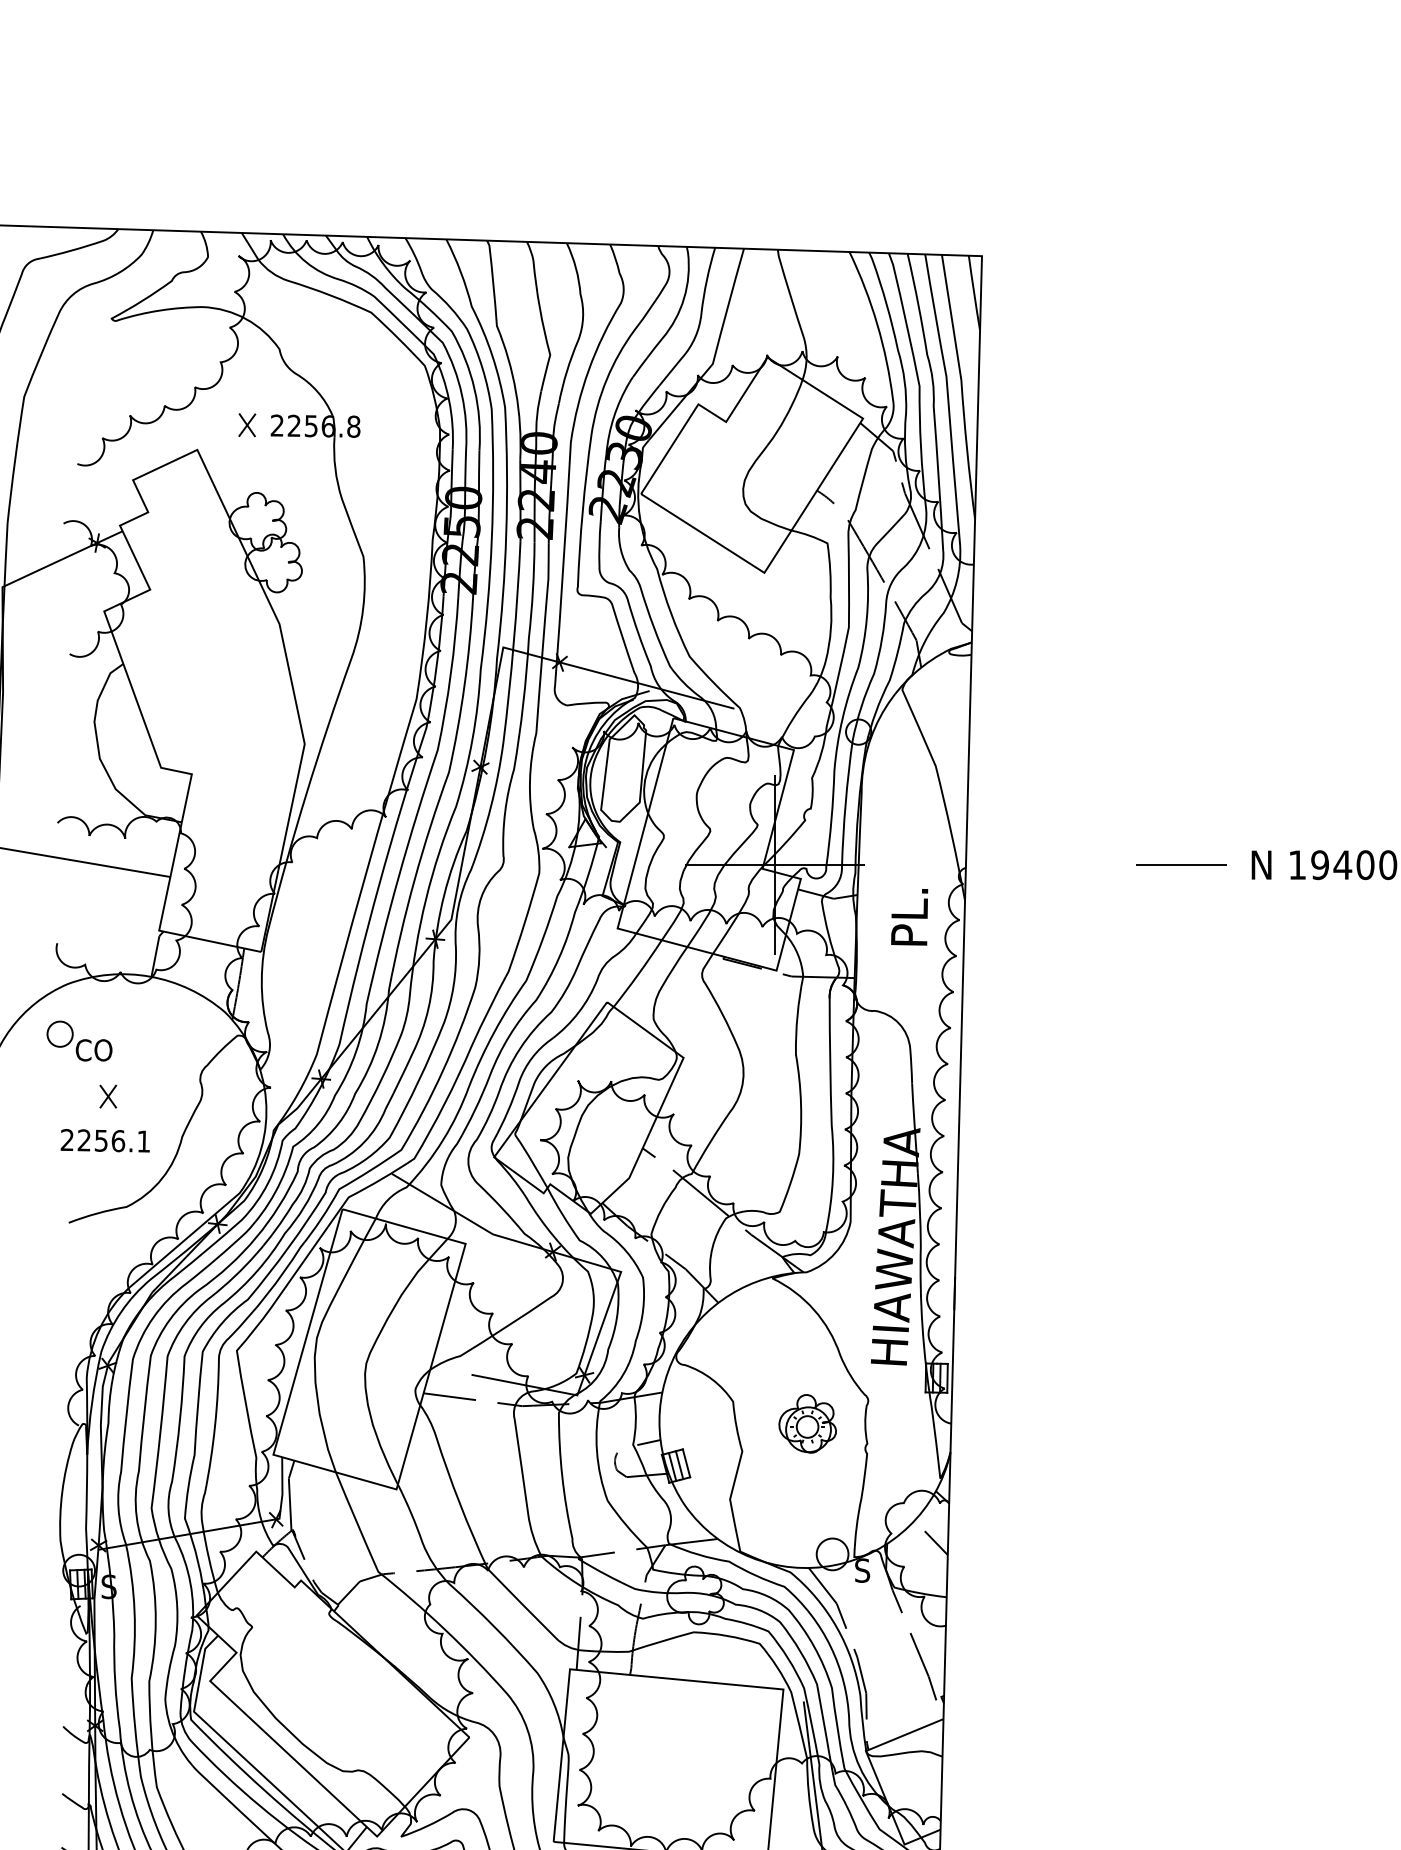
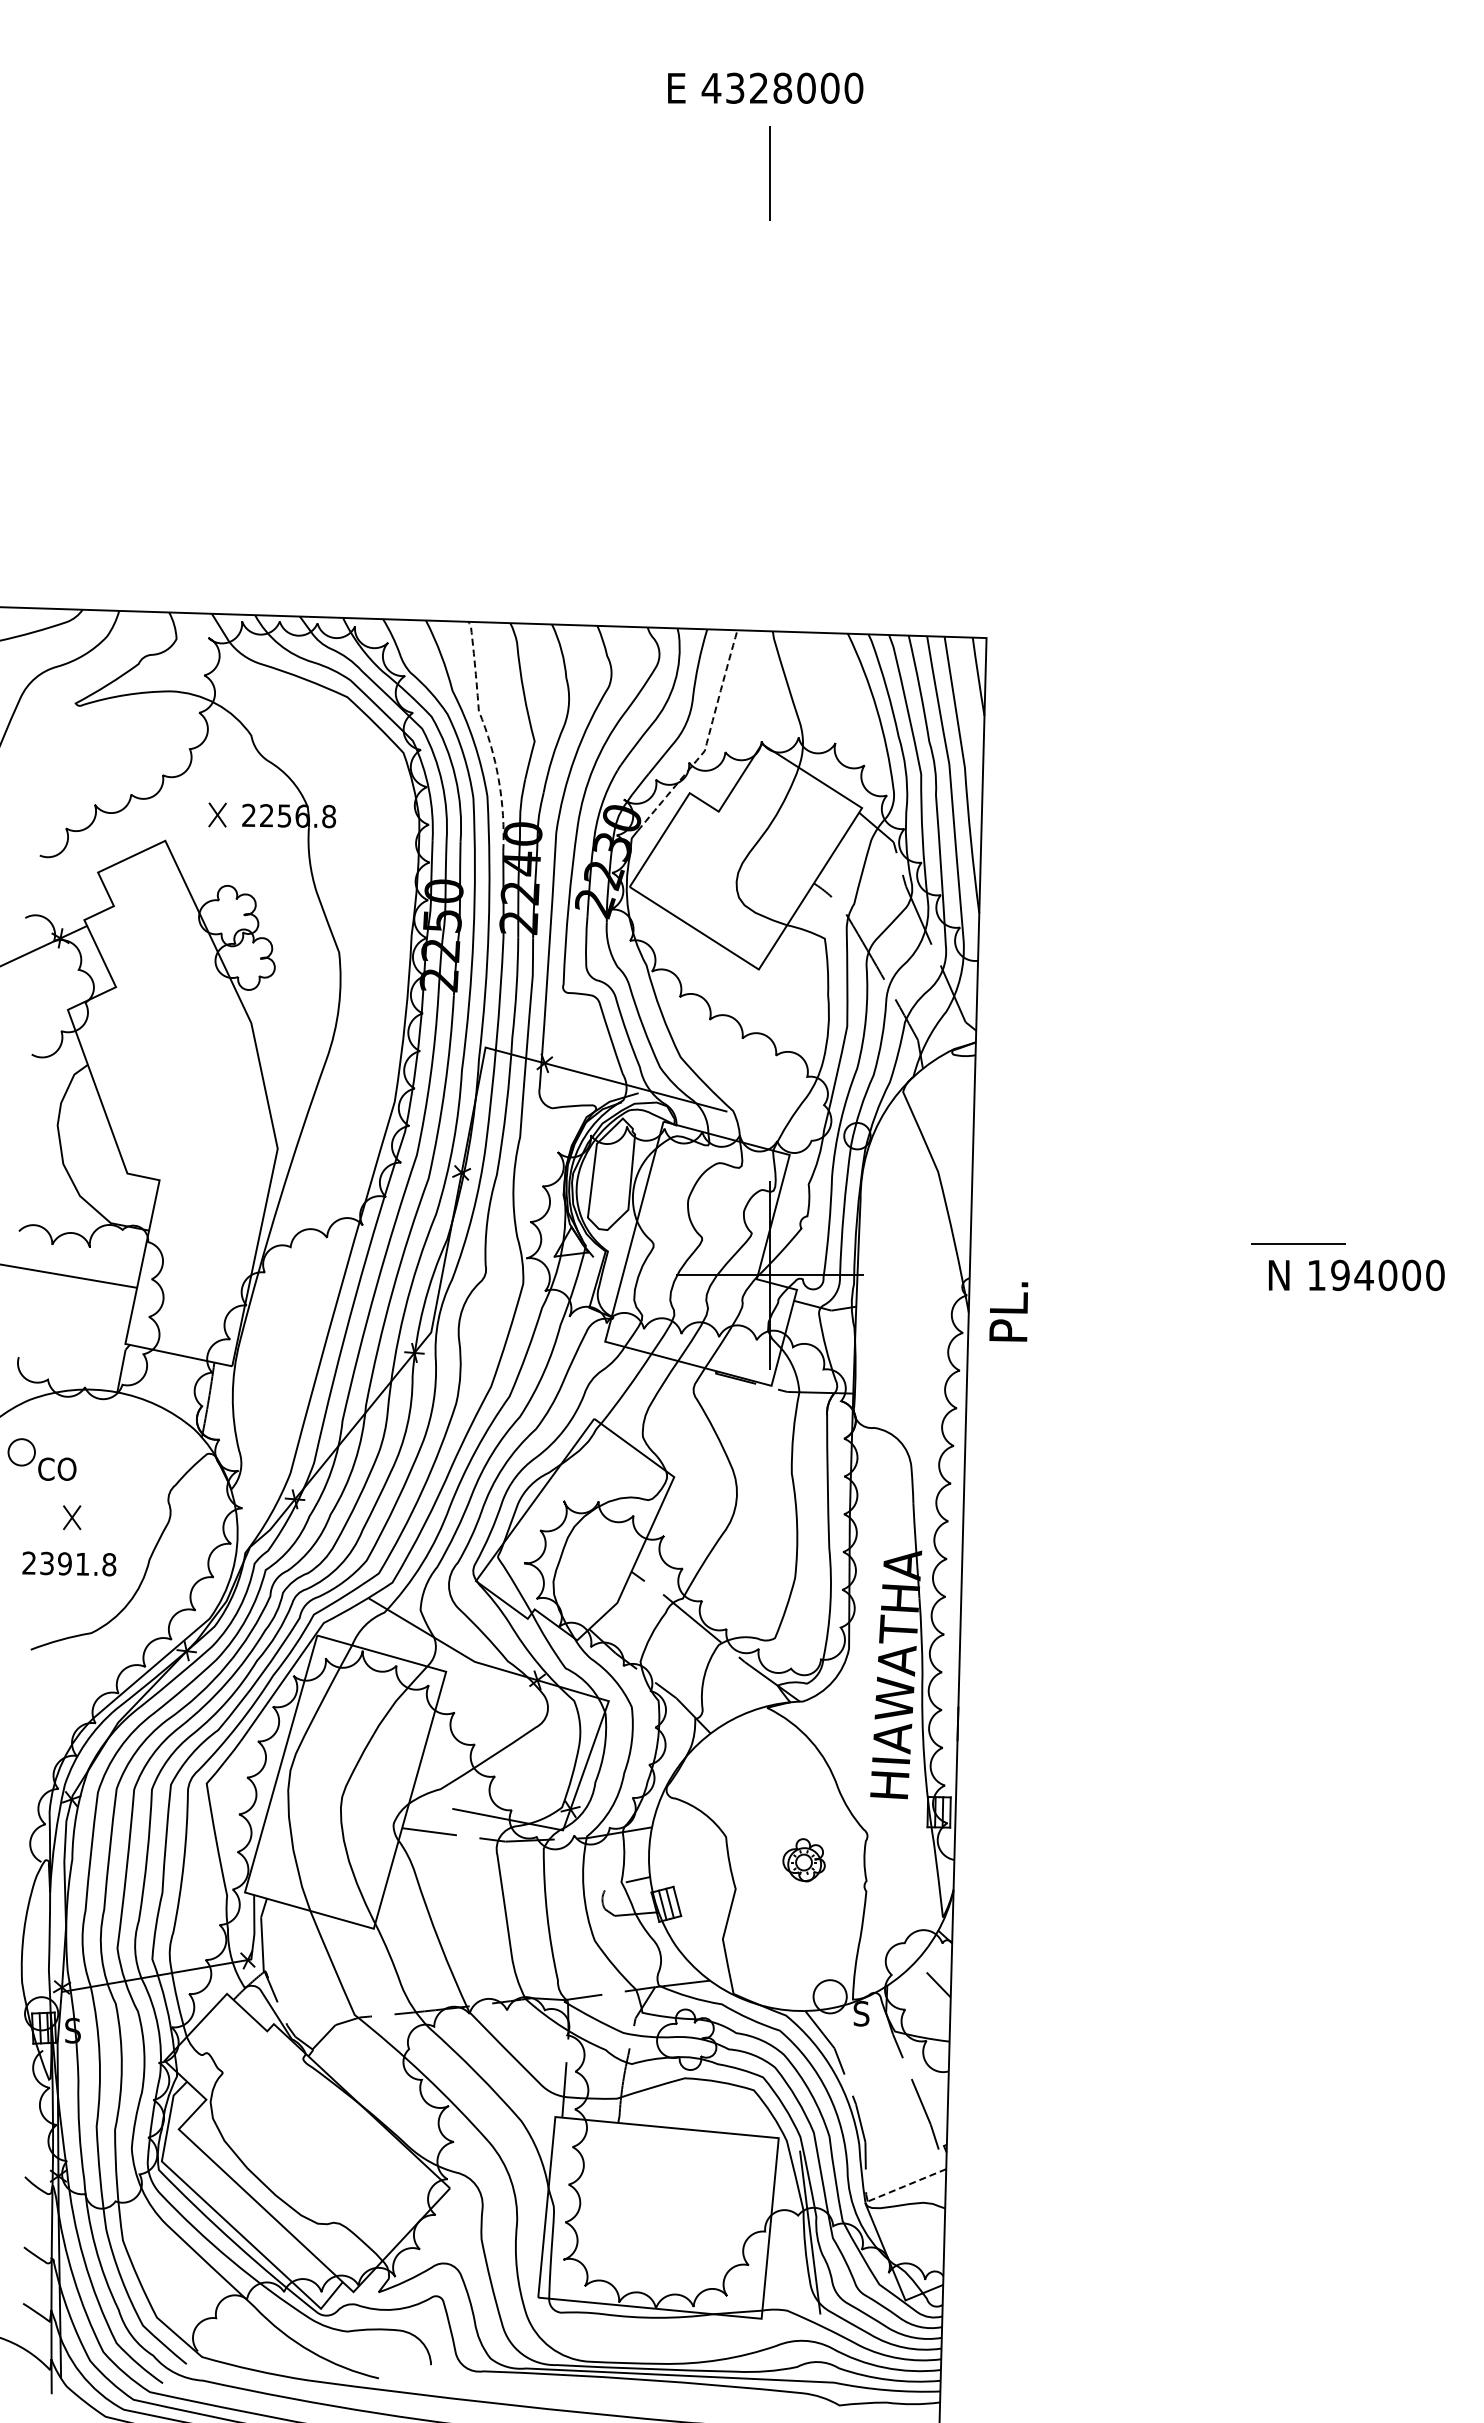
line: (504, 345) -> (486, 731), solid -> dashed
line: (715, 354) -> (707, 741), solid -> dashed
line: (1181, 864) -> (1298, 1243), moved
text: (909, 916) -> (1008, 1311), moved
text: (114, 1141) -> (78, 1564), 2256.1 -> 2391.8
part: (807, 1424) -> (803, 1860), size x0.7
line: (902, 1735) -> (903, 2186), solid -> dashed

